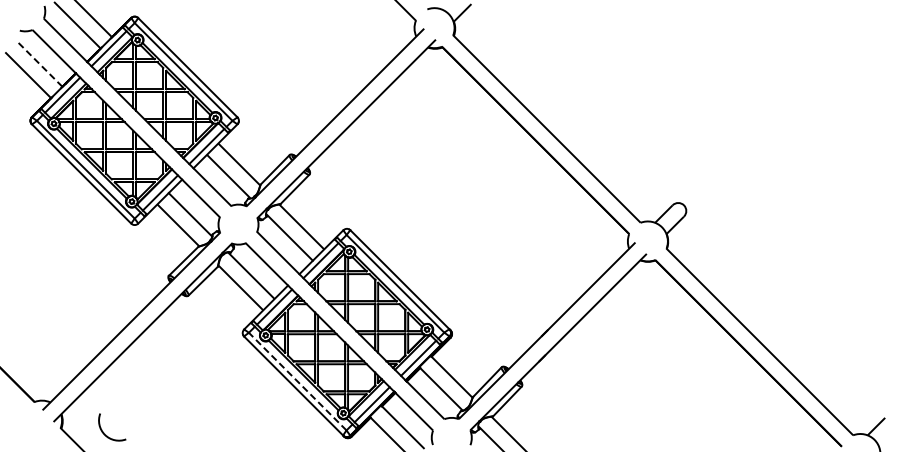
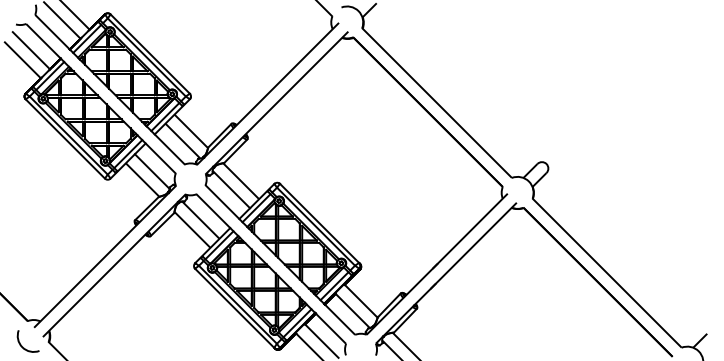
line: (39, 63) -> (31, 50), dashed -> solid
line: (297, 381) -> (237, 304), dashed -> solid
arc: (104, 432) -> (22, 345), moved

